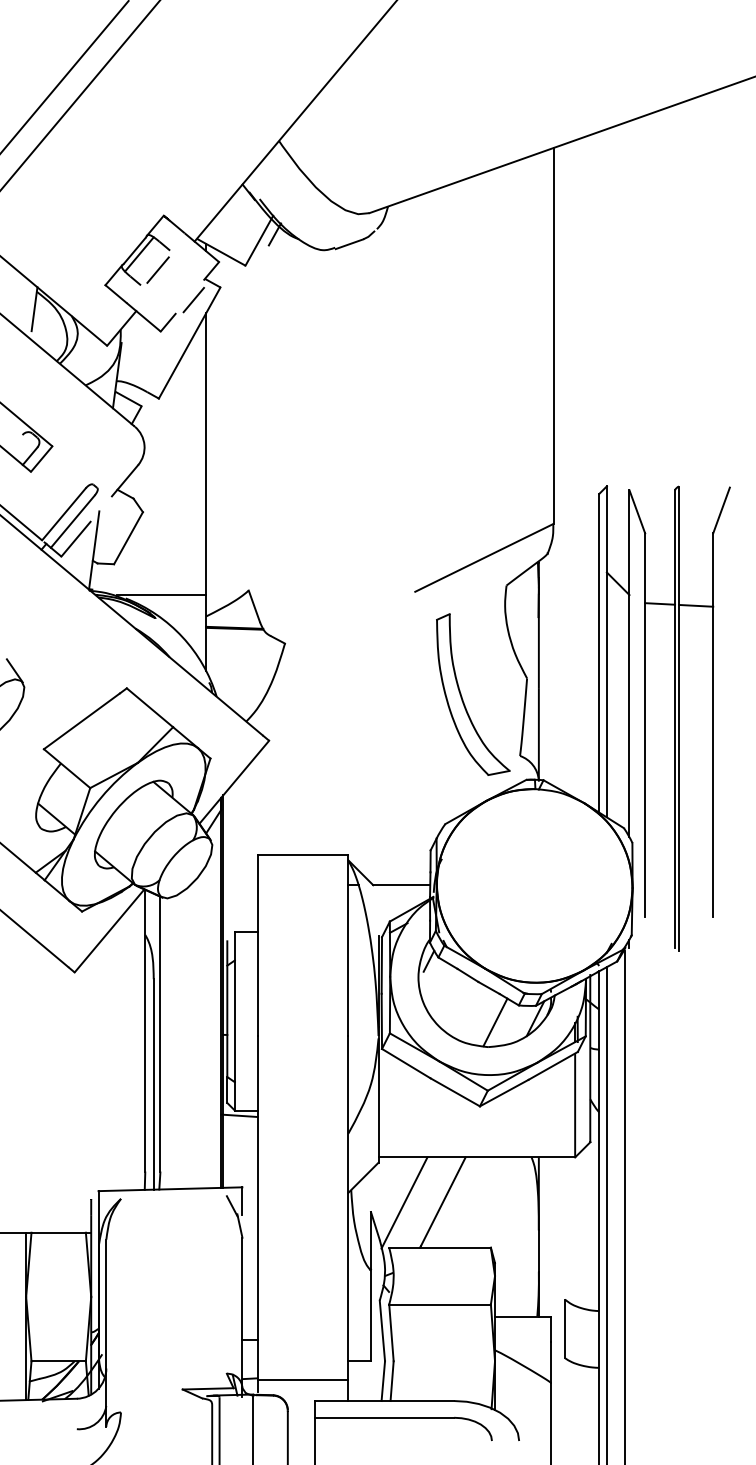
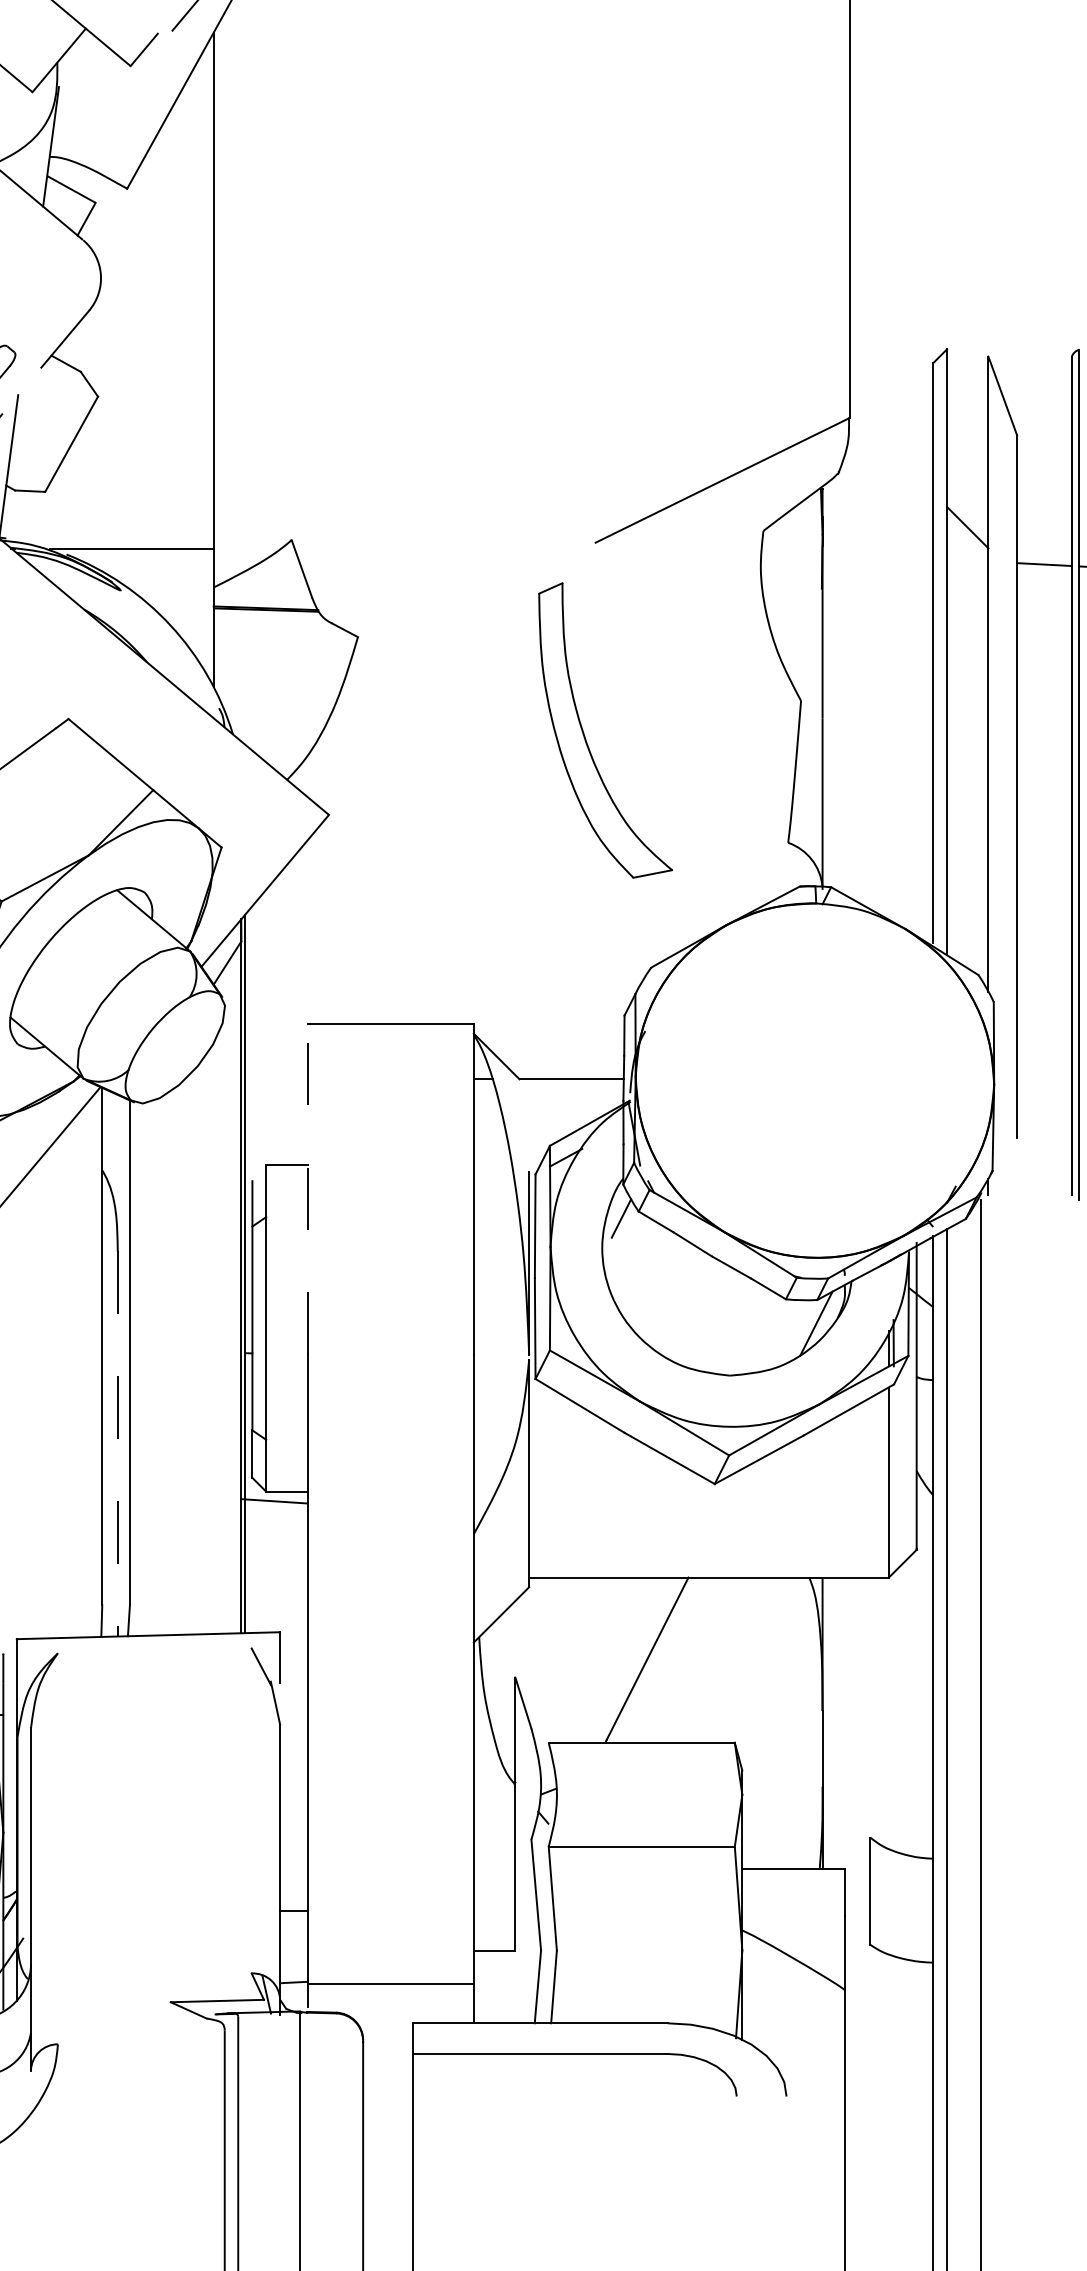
part: (462, 696) -> (585, 733), moved
line: (257, 944) -> (307, 1187), solid -> dashed
line: (495, 1022) -> (743, 1330), removed
line: (153, 1084) -> (117, 1444), solid -> dashed
line: (404, 1202) -> (576, 1659), removed

